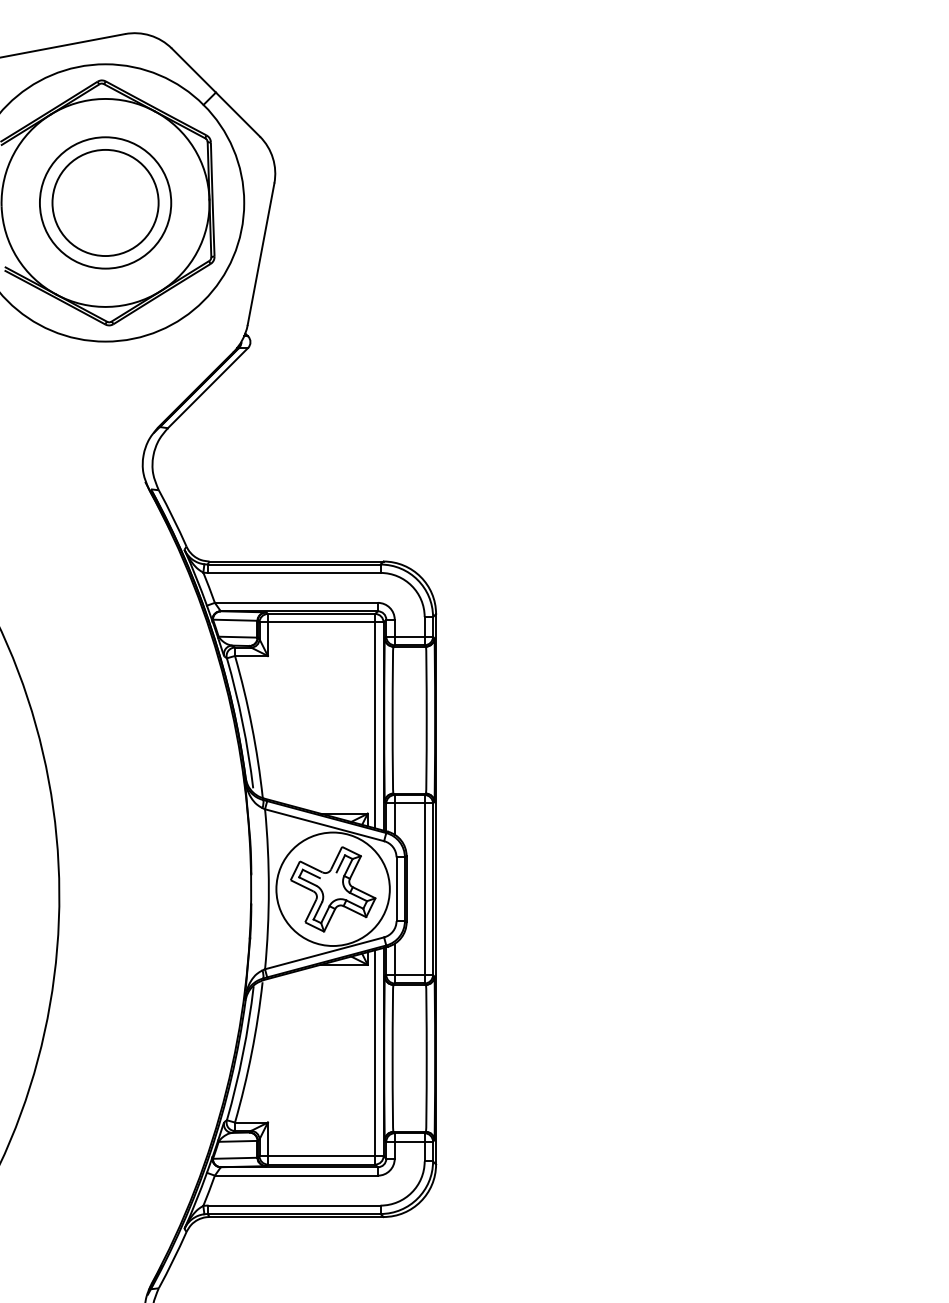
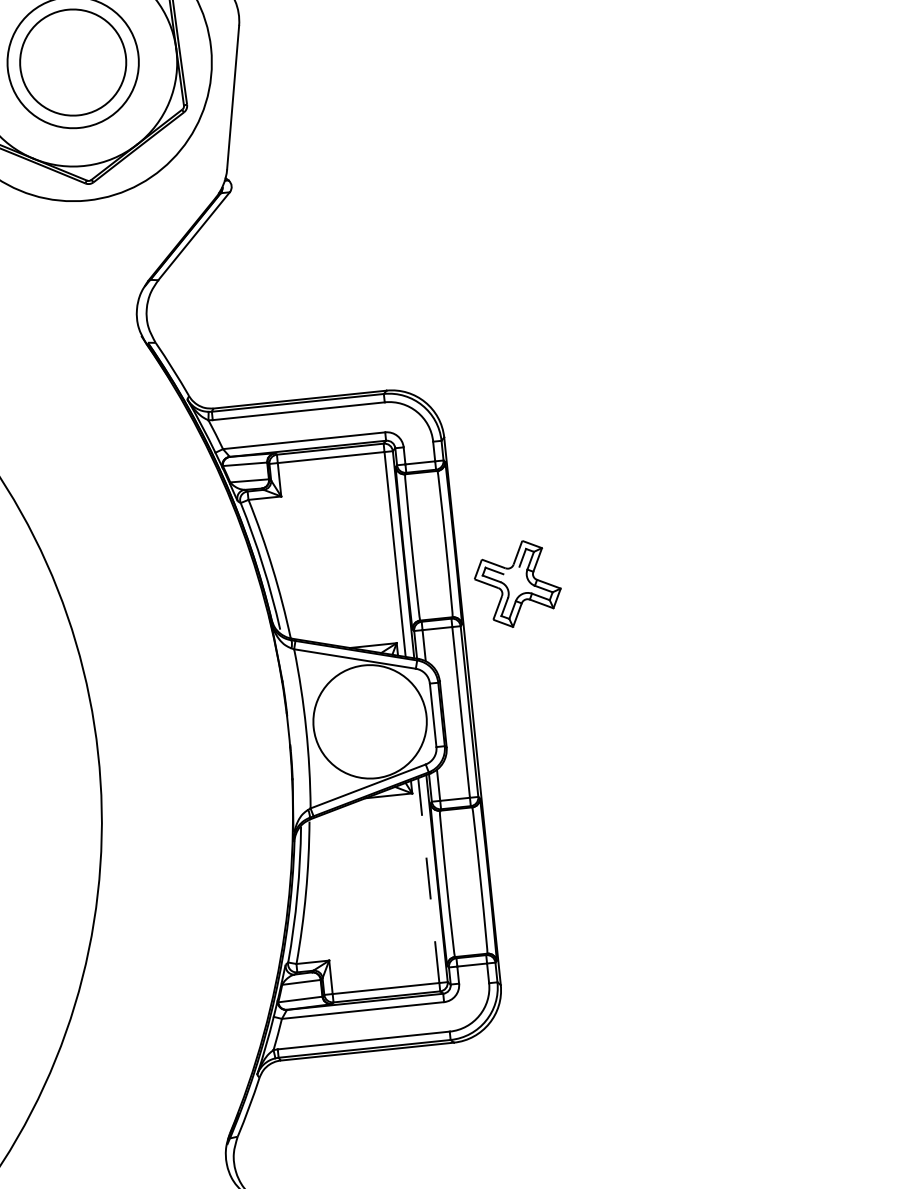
part: (333, 889) -> (518, 584), moved
line: (375, 1053) -> (429, 880), solid -> dashed

